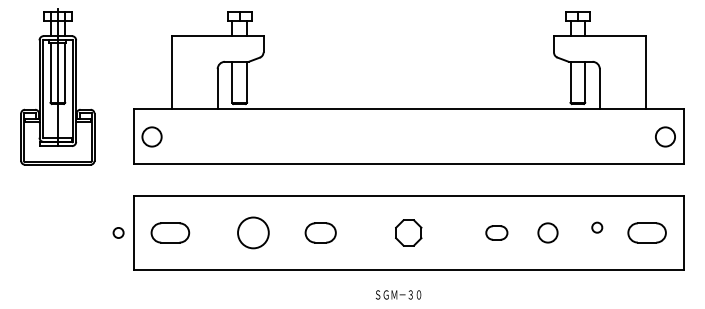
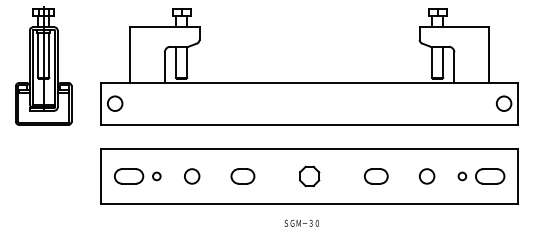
circle: (597, 227) -> (462, 176), moved
circle: (118, 233) -> (156, 176), moved
circle: (254, 233) -> (192, 176), size x0.62
part: (497, 233) -> (376, 176), size x1.43
circle: (547, 233) -> (426, 176), moved

